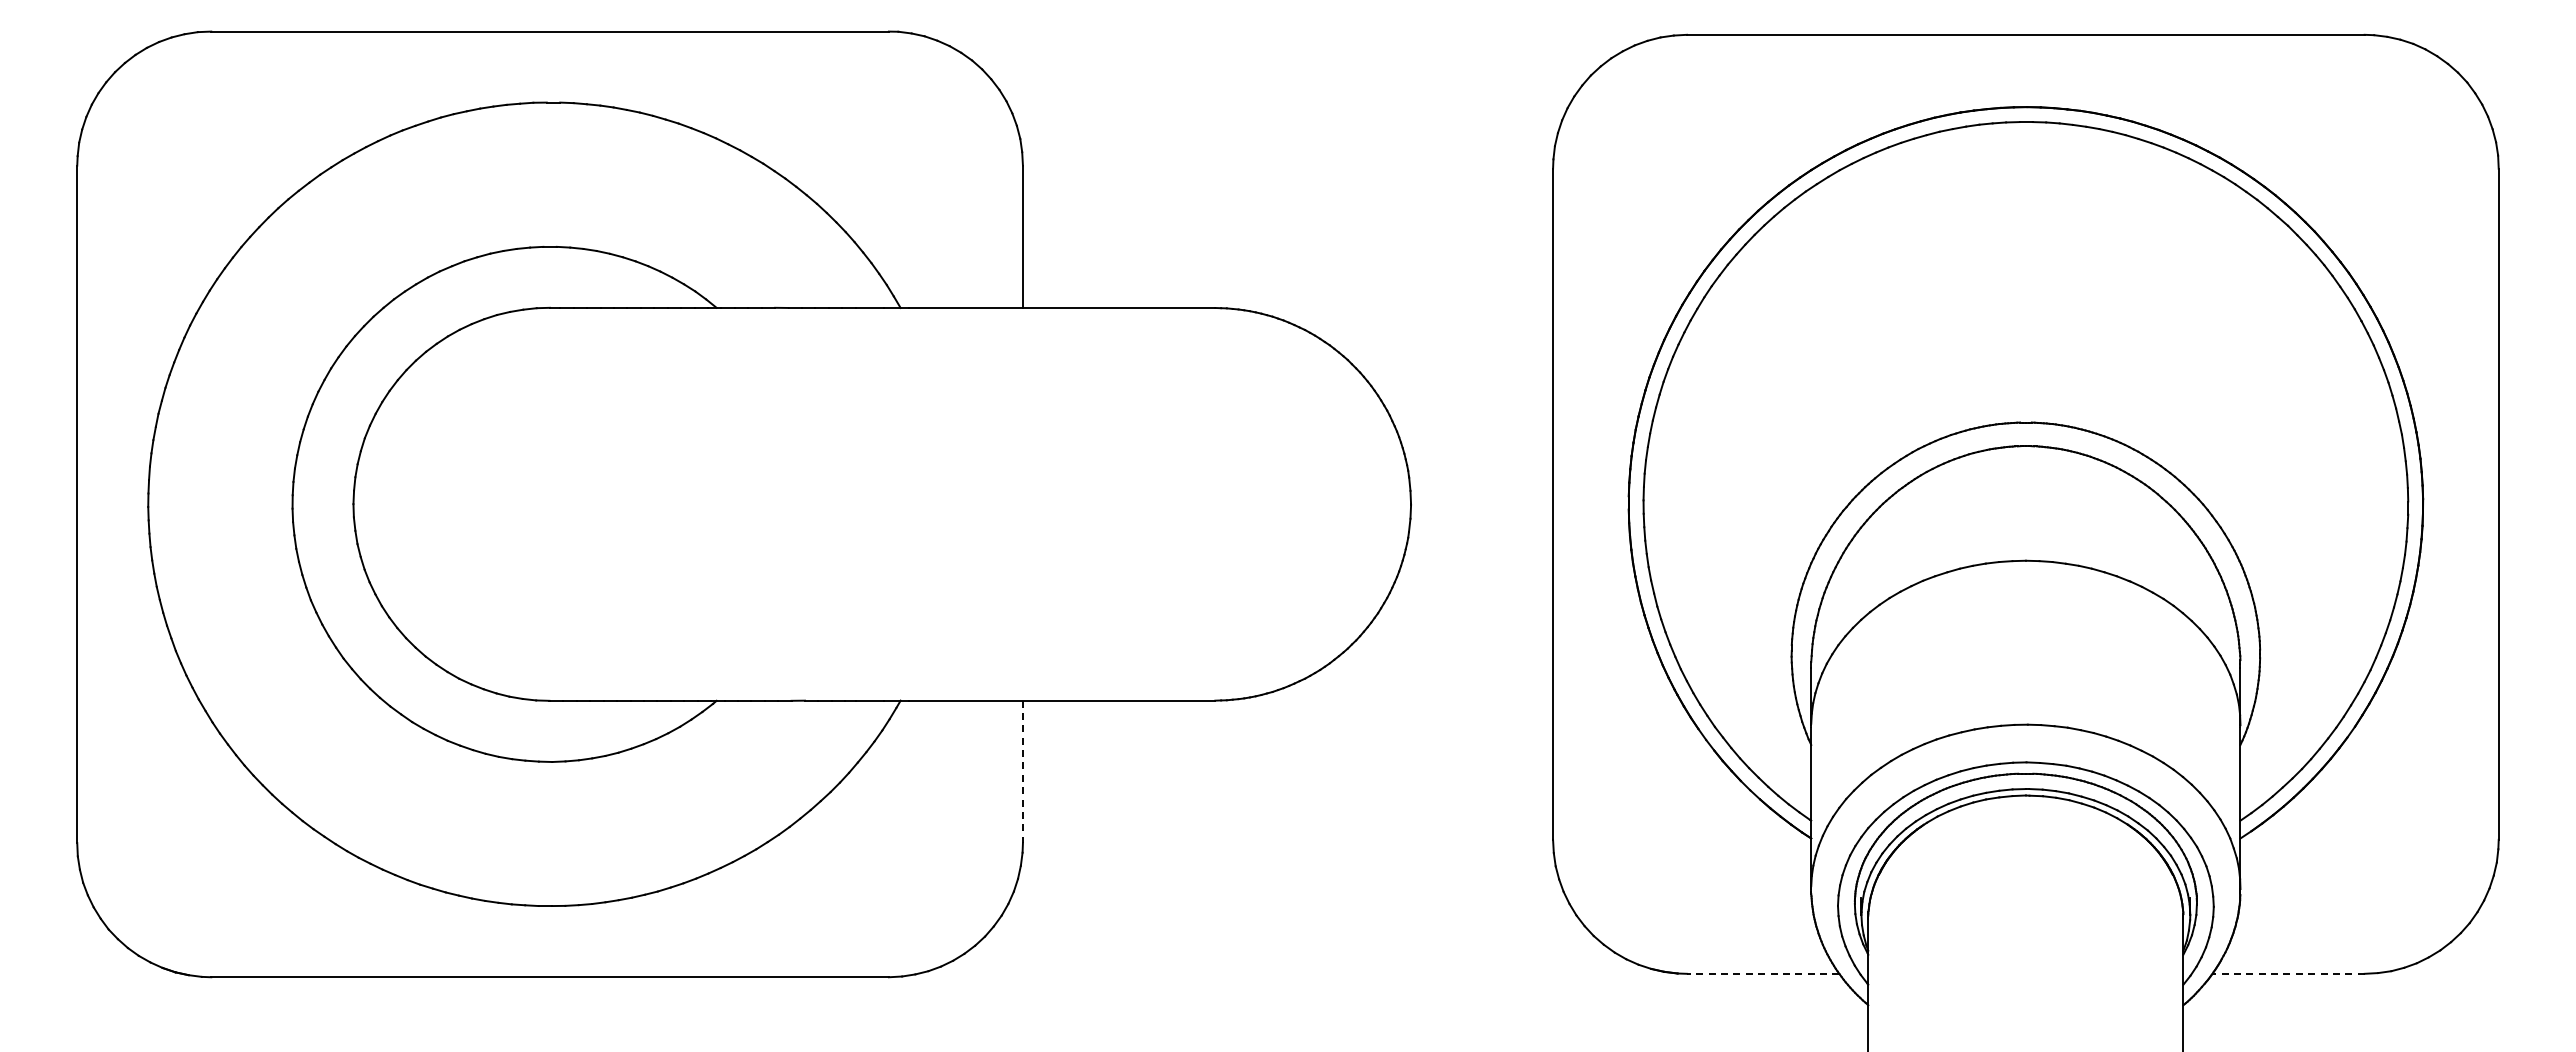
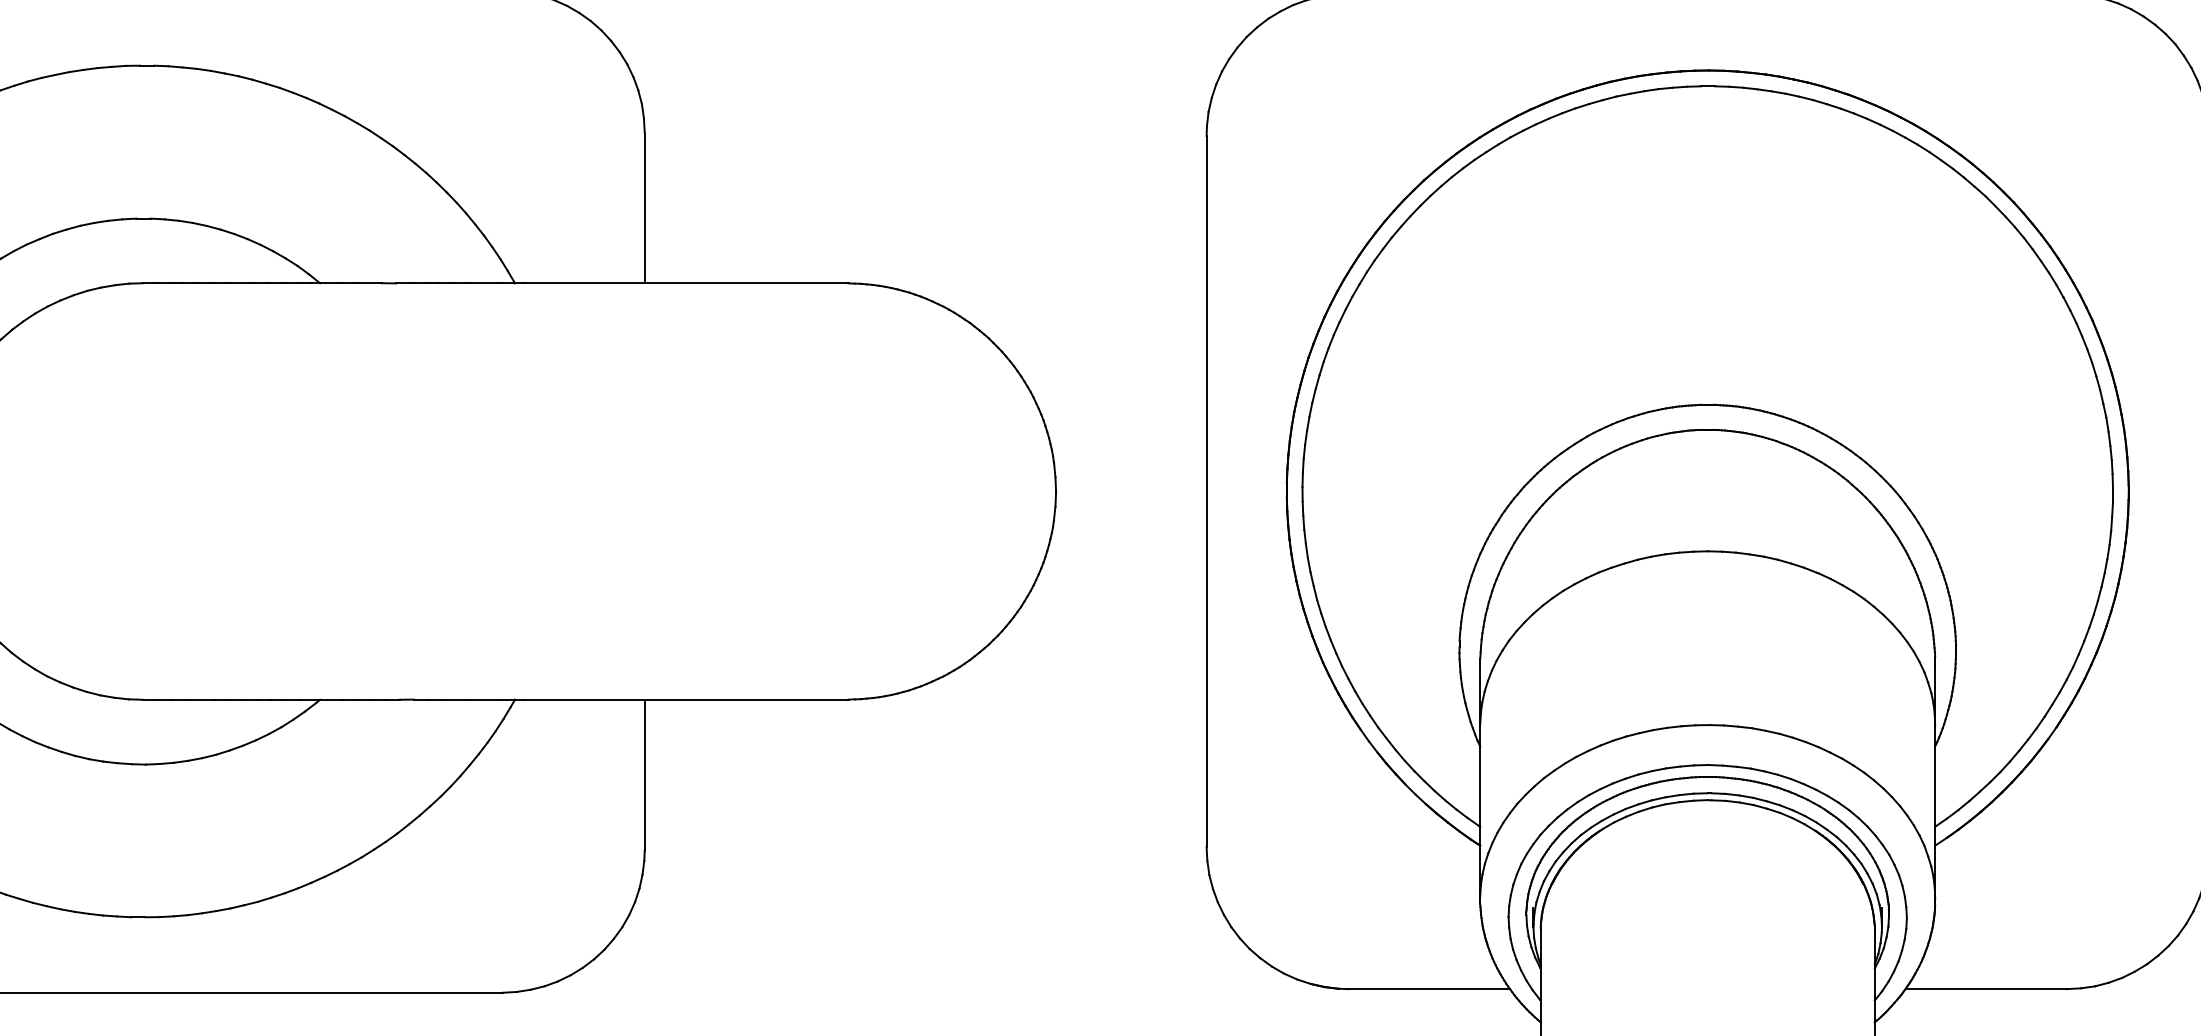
line: (1022, 772) -> (644, 775), dashed -> solid
line: (1762, 973) -> (1428, 988), dashed -> solid
line: (2288, 973) -> (1986, 988), dashed -> solid

